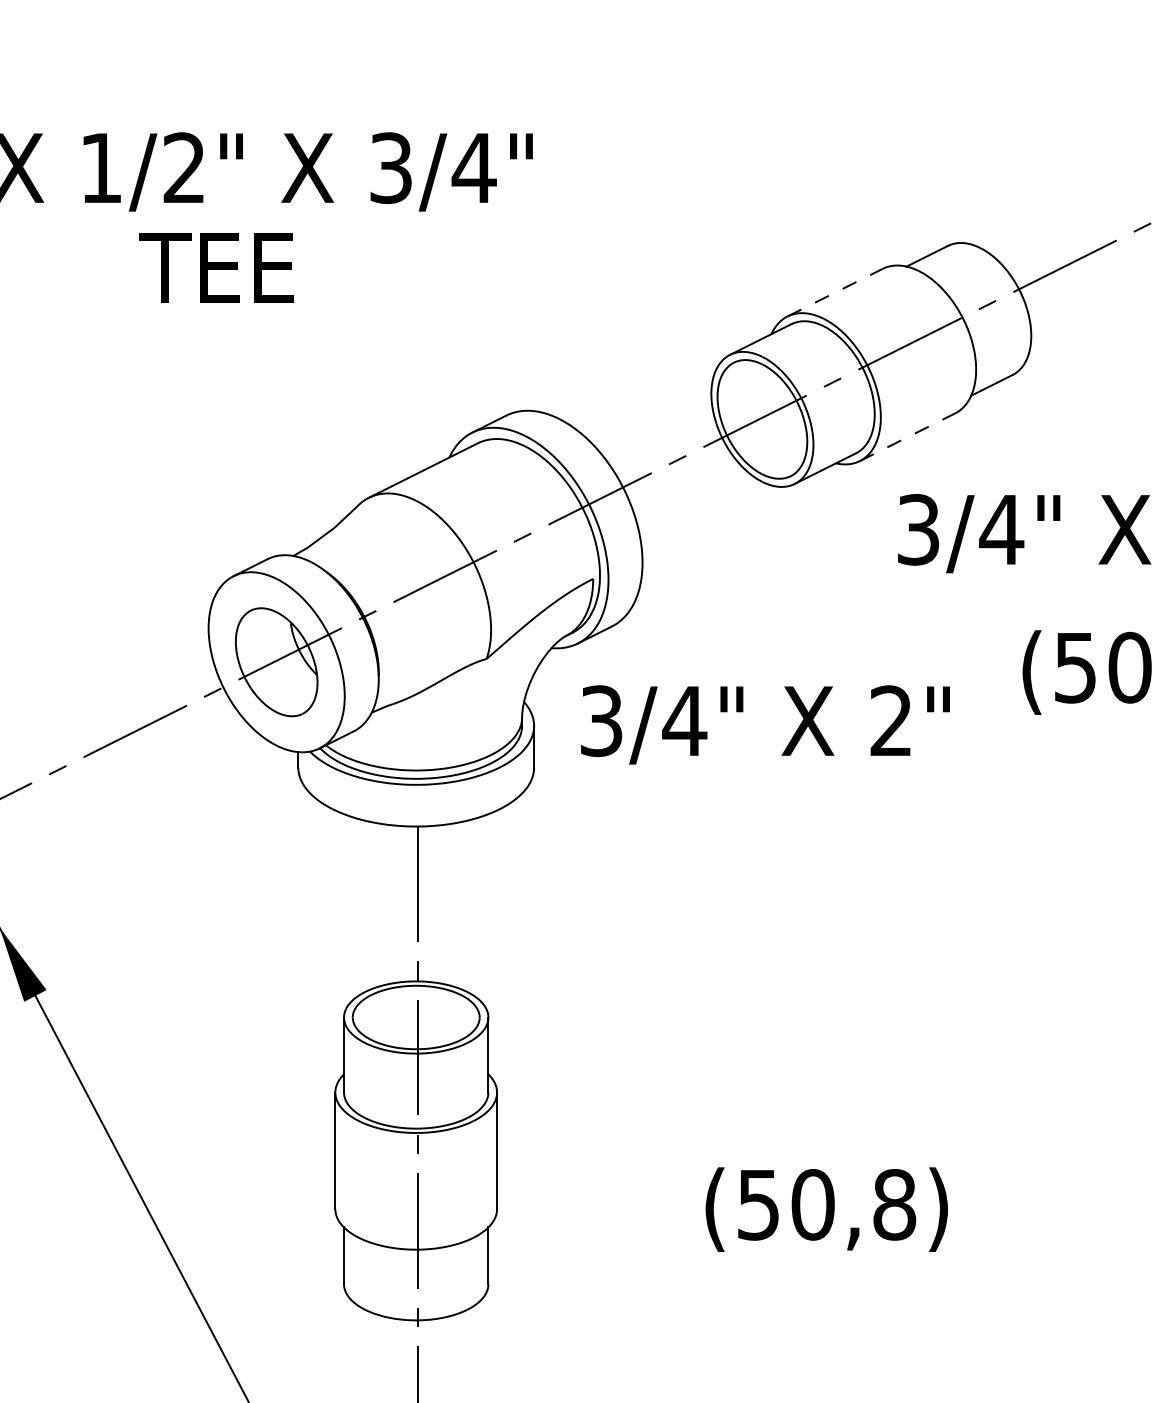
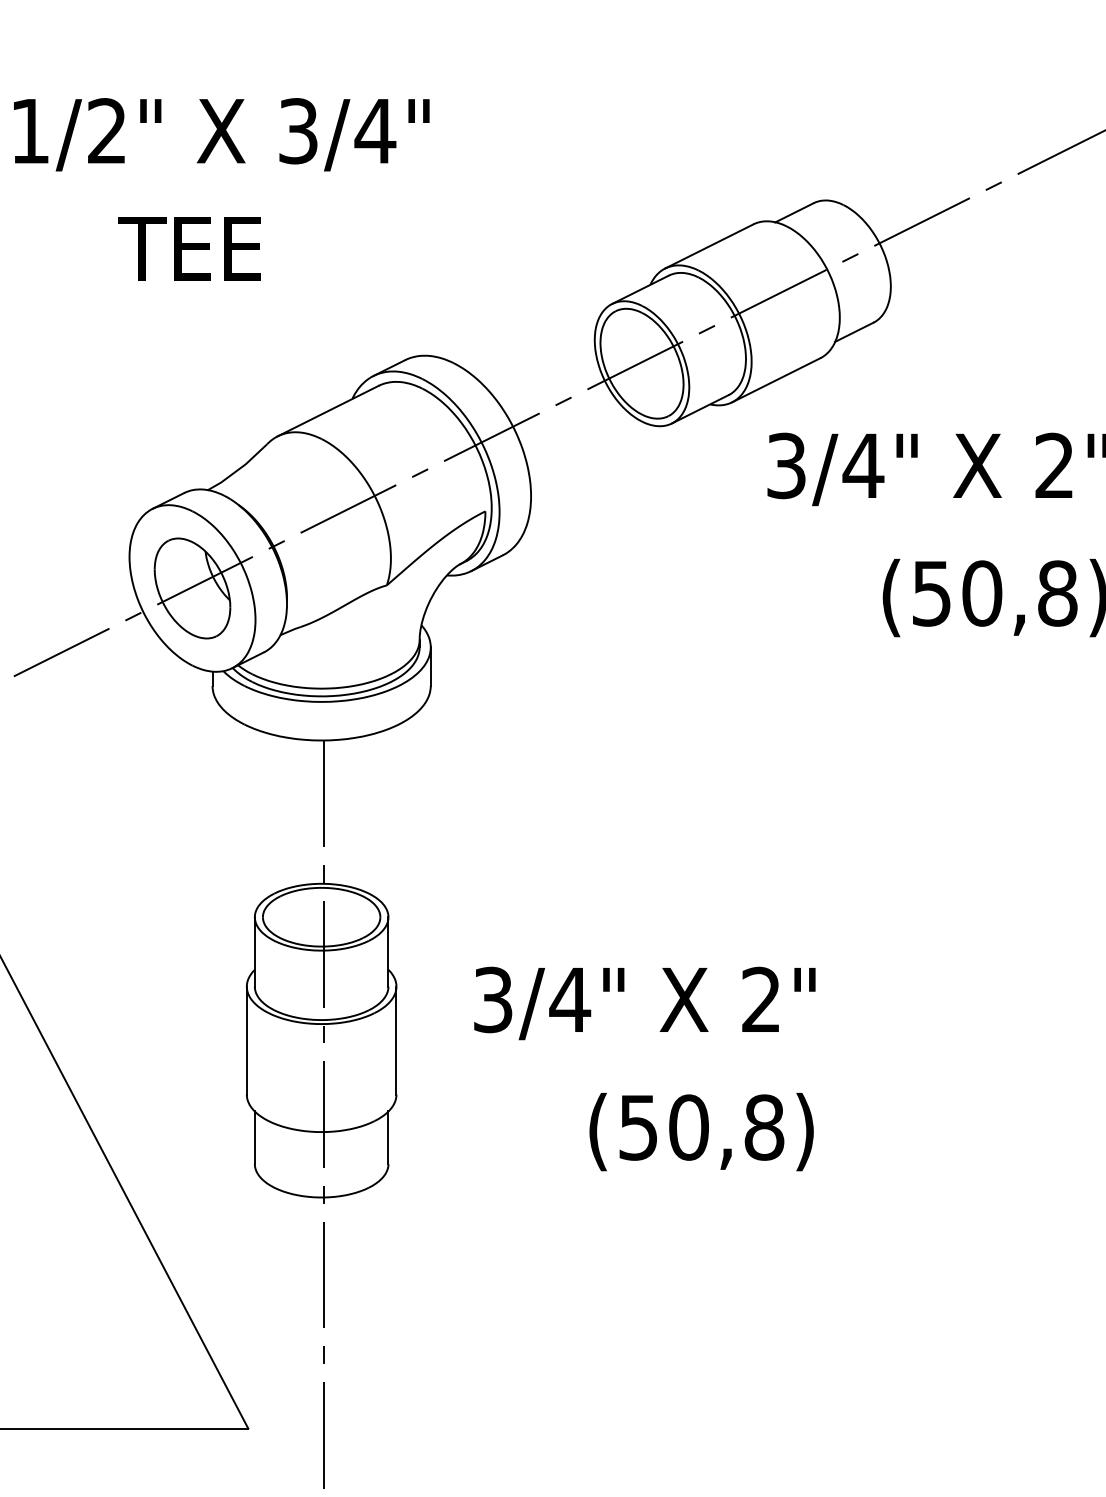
text: (216, 267) -> (189, 248), moved
line: (835, 292) -> (709, 246), dashed -> solid
line: (907, 437) -> (776, 380), dashed -> solid
text: (765, 724) -> (644, 1003), moved
text: (826, 1210) -> (701, 1132), moved

